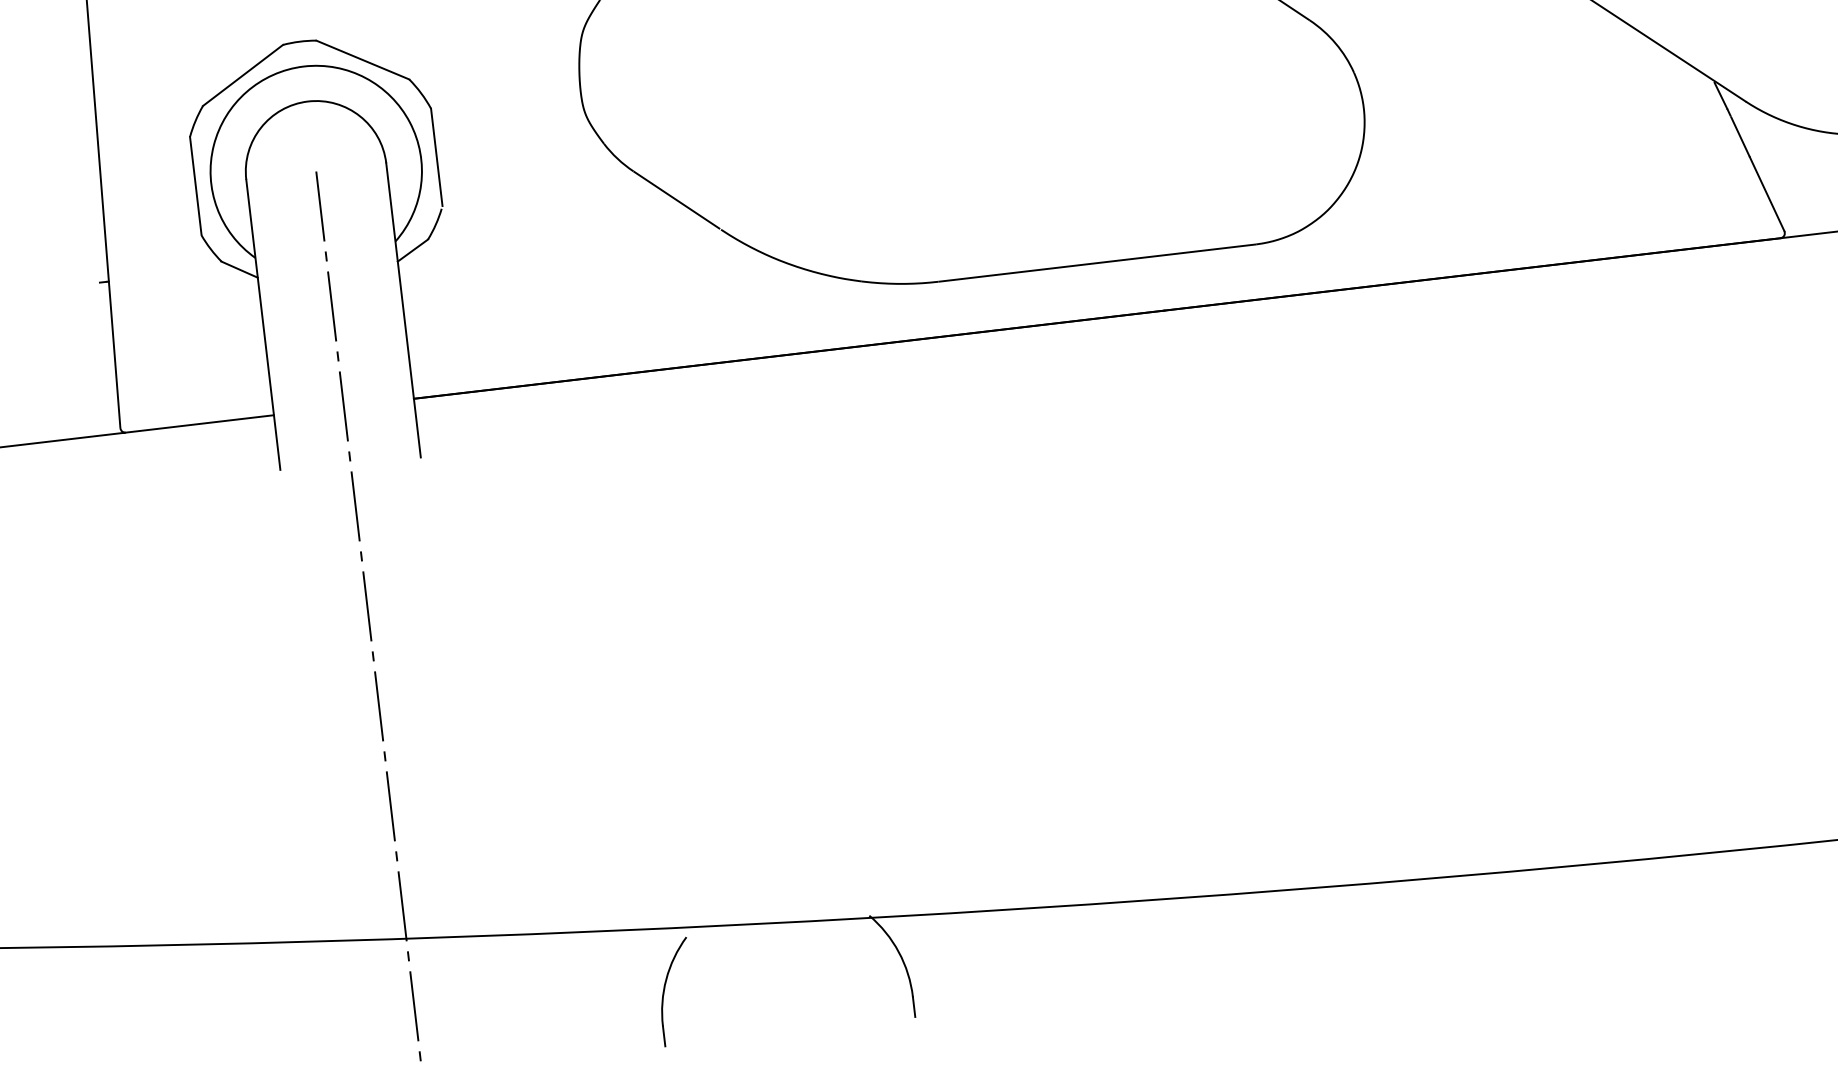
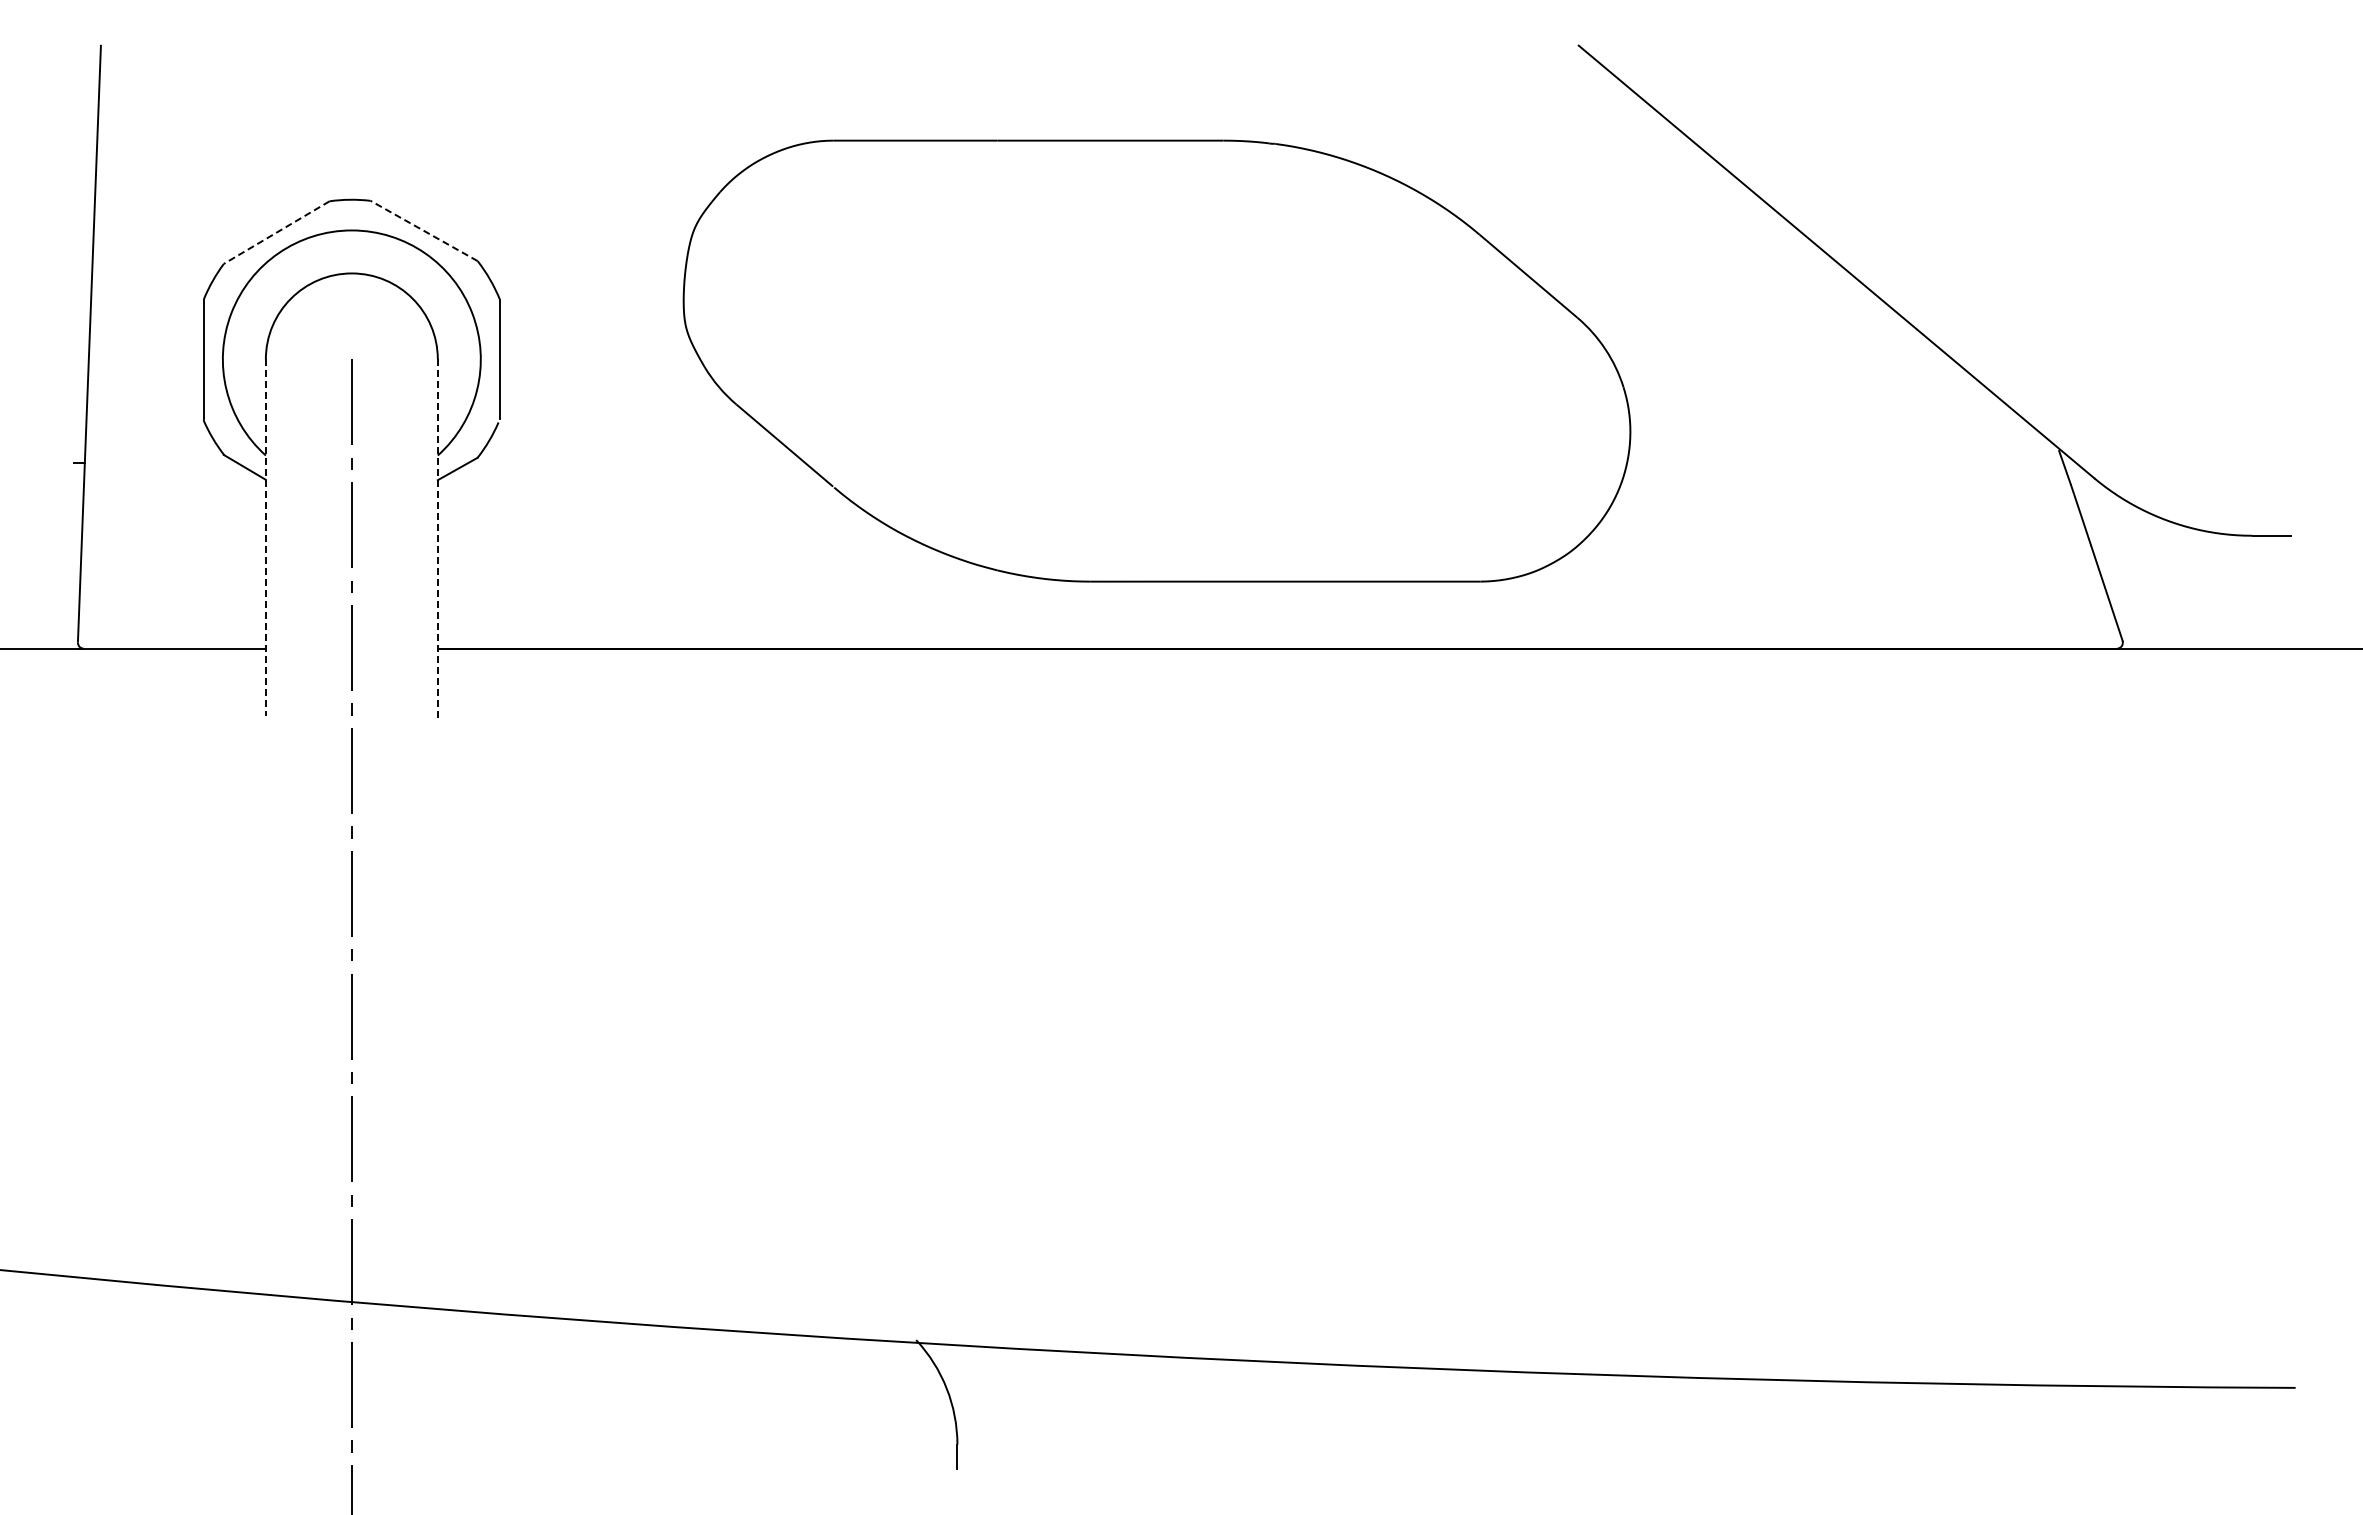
line: (362, 59) -> (423, 230), solid -> dashed
line: (242, 75) -> (276, 232), solid -> dashed
line: (403, 310) -> (437, 540), solid -> dashed
line: (263, 325) -> (265, 538), solid -> dashed
part: (665, 988) -> (658, 1399), removed

